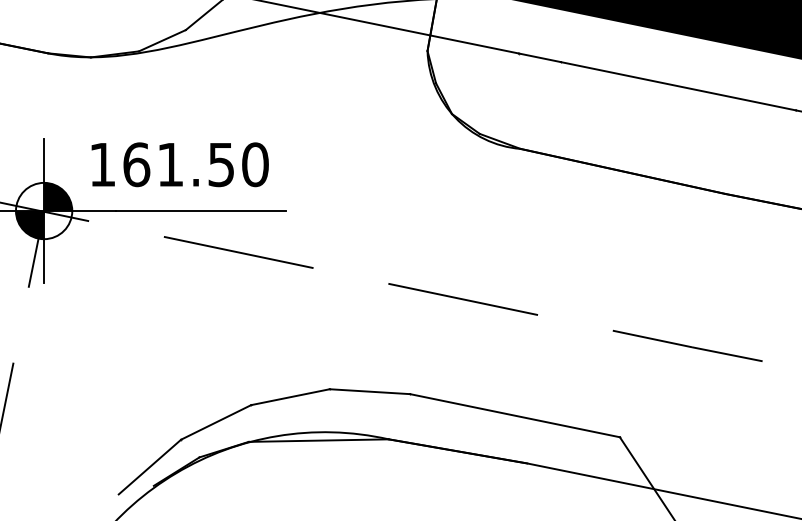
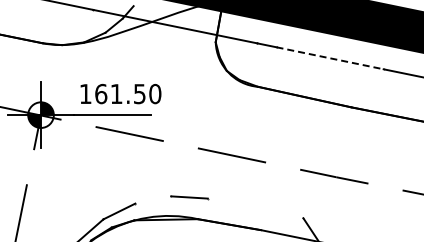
line: (679, 86) -> (330, 58), solid -> dashed
text: (179, 165) -> (120, 94), moved
line: (290, 396) -> (153, 199), removed
line: (514, 415) -> (255, 208), removed

